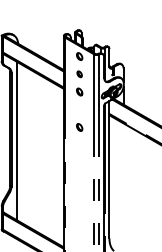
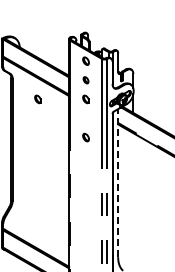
part: (34, 92) -> (37, 99), added
line: (16, 140) -> (18, 151), removed
line: (109, 170) -> (118, 183), solid -> dashed

